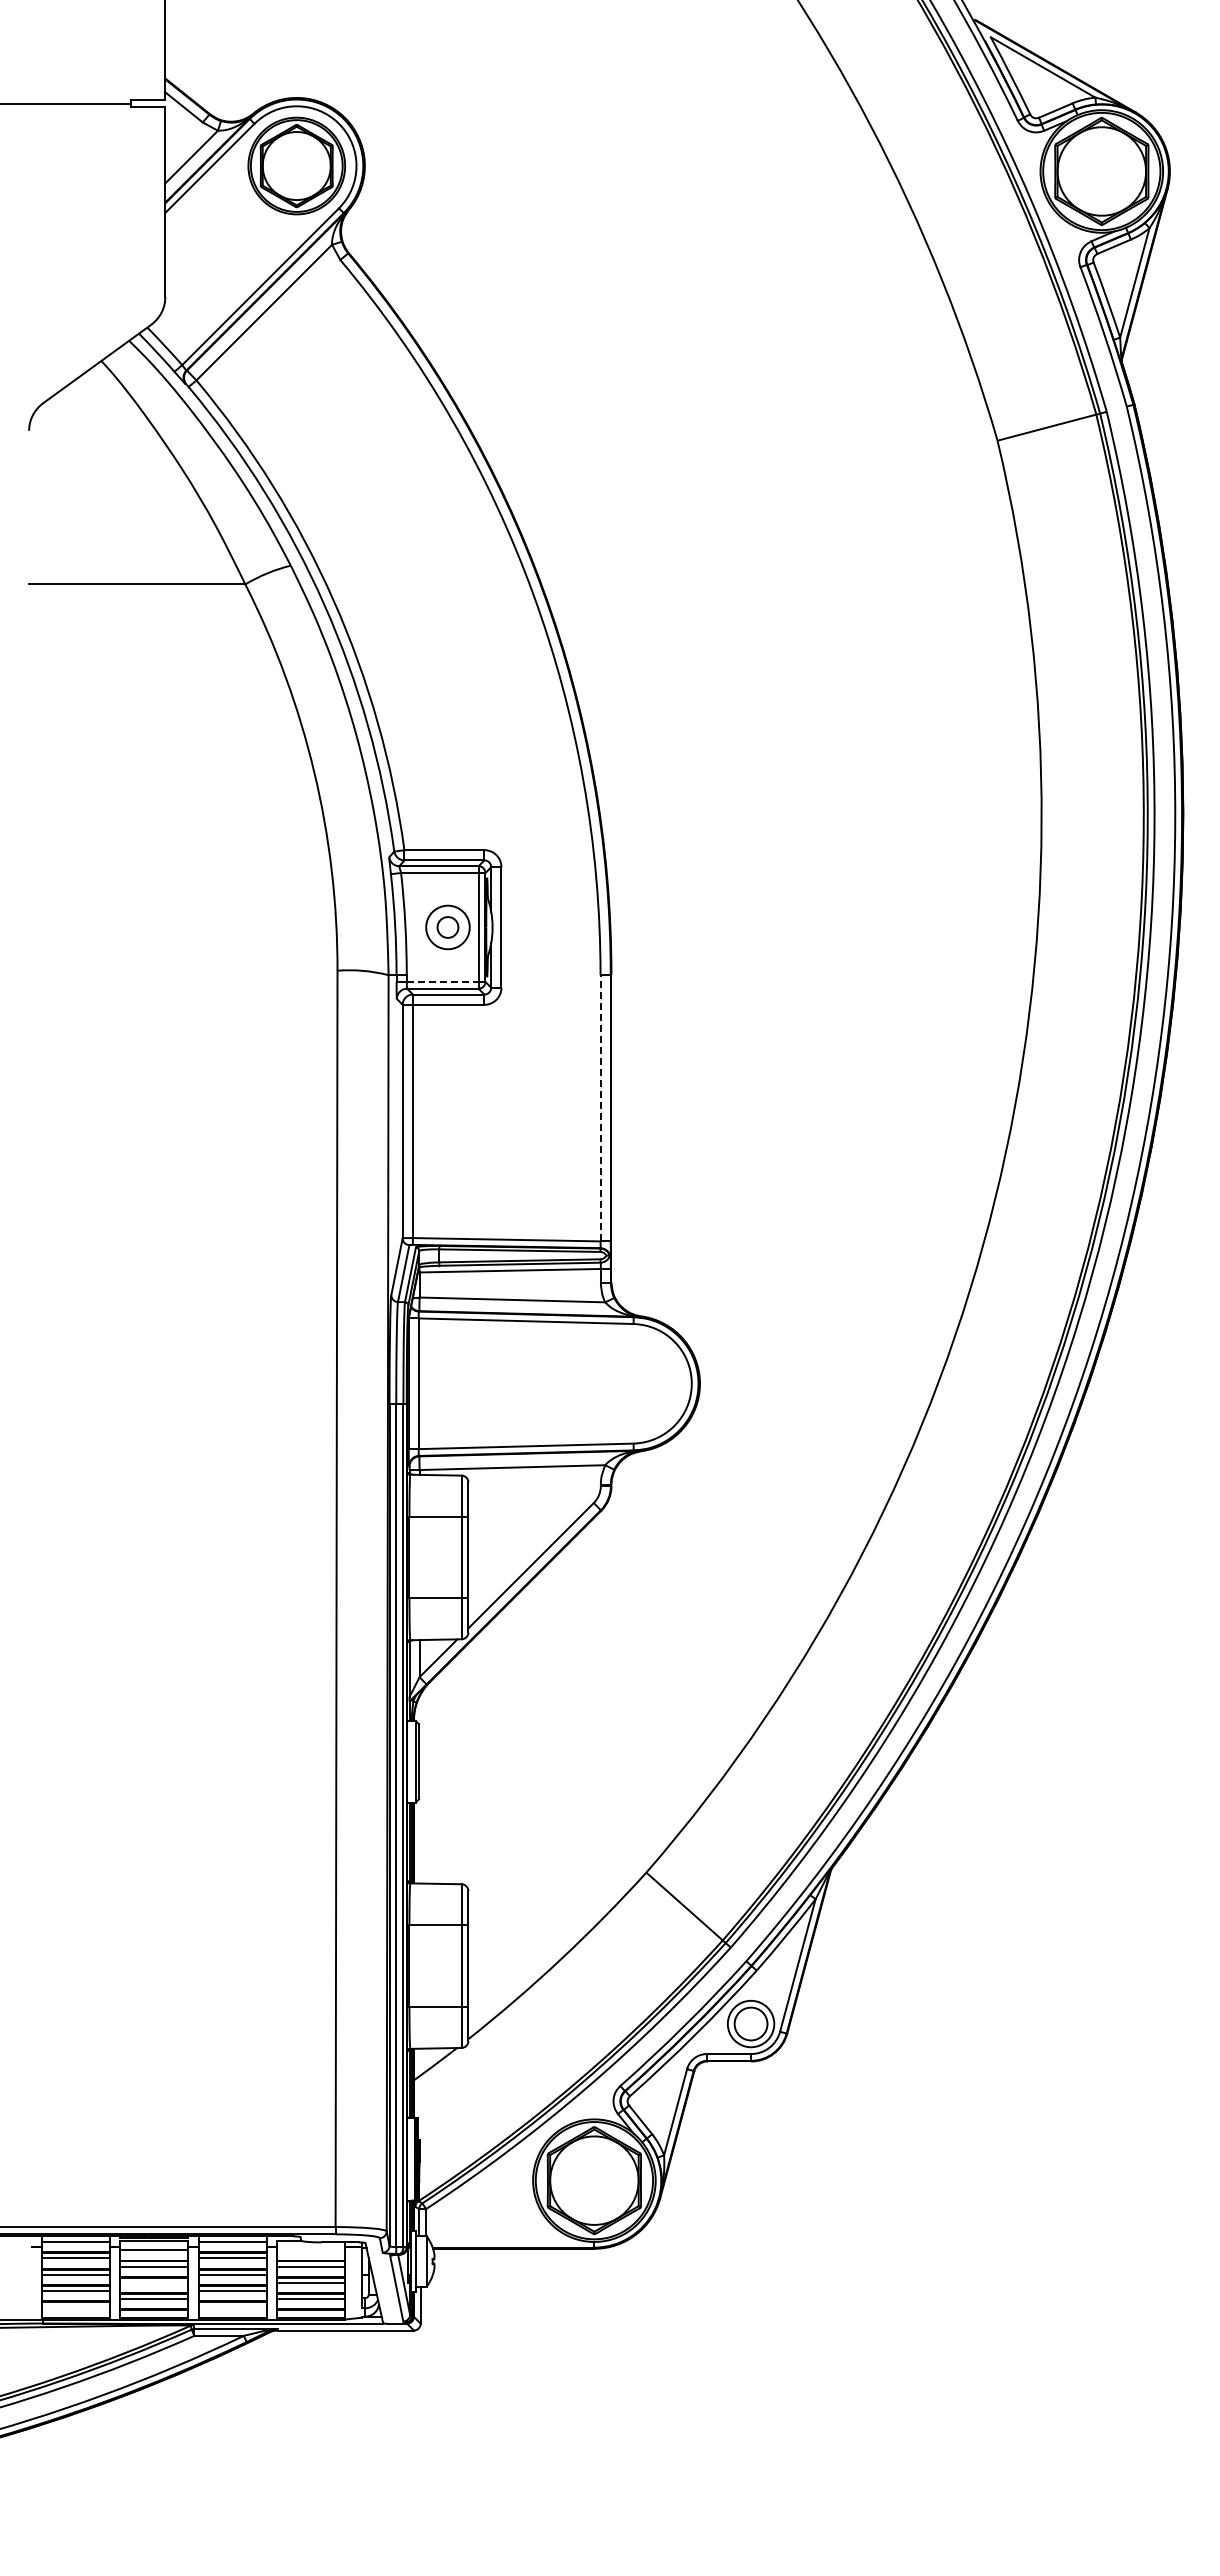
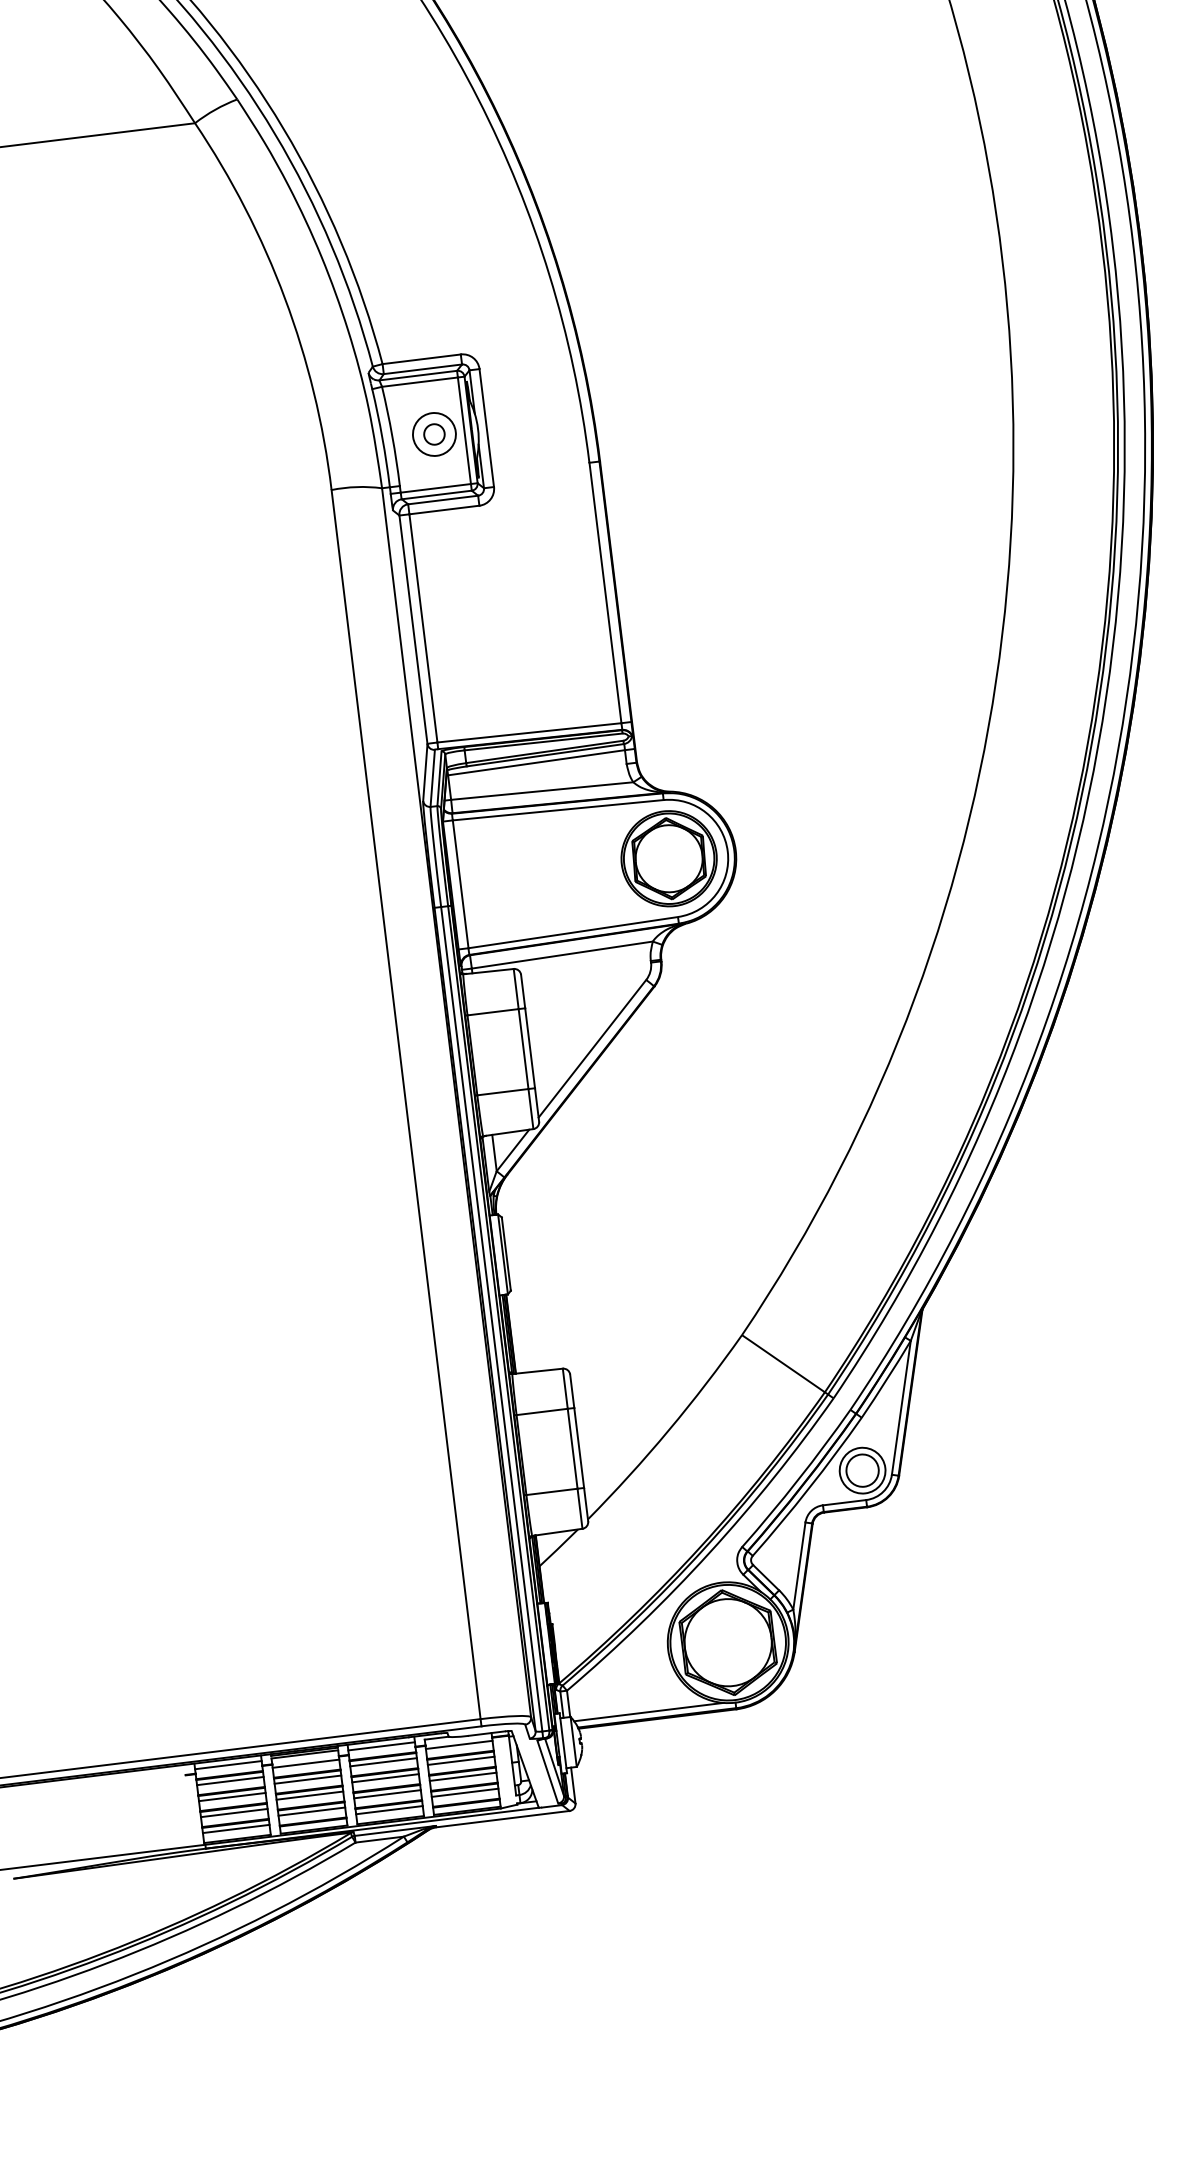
line: (442, 981) -> (435, 487), dashed -> solid
line: (600, 1107) -> (605, 592), dashed -> solid
part: (631, 1383) -> (668, 858), added
line: (505, 2240) -> (648, 1711), added
line: (310, 2250) -> (458, 1745), added
line: (154, 2282) -> (310, 1795), added
line: (75, 2307) -> (235, 1829), added
line: (232, 2307) -> (389, 1810), added

